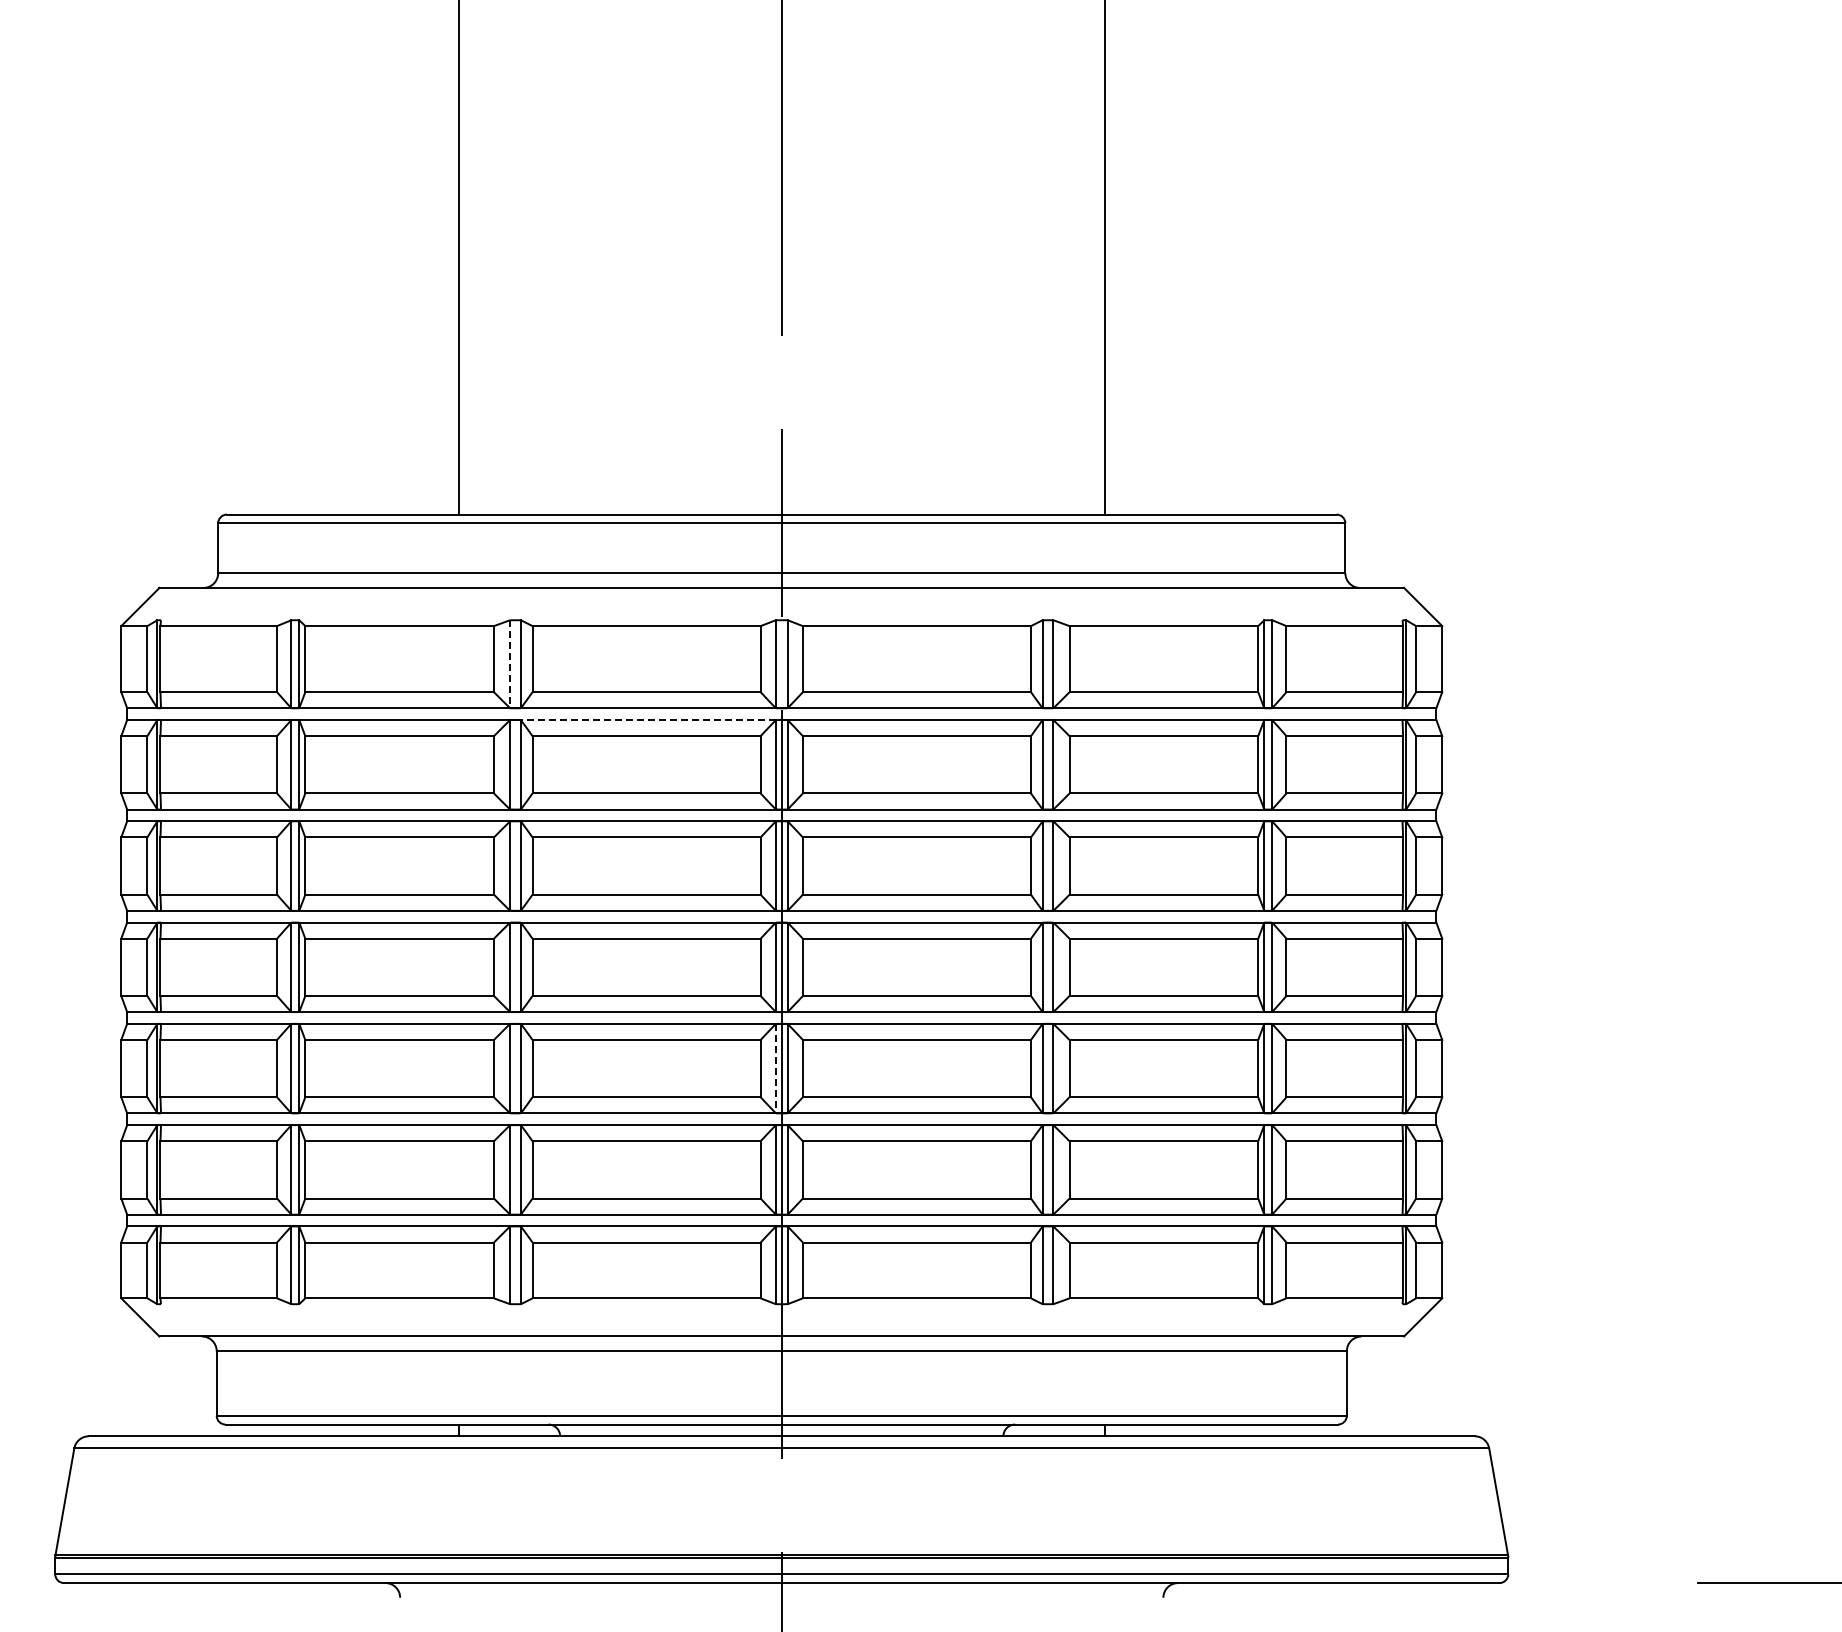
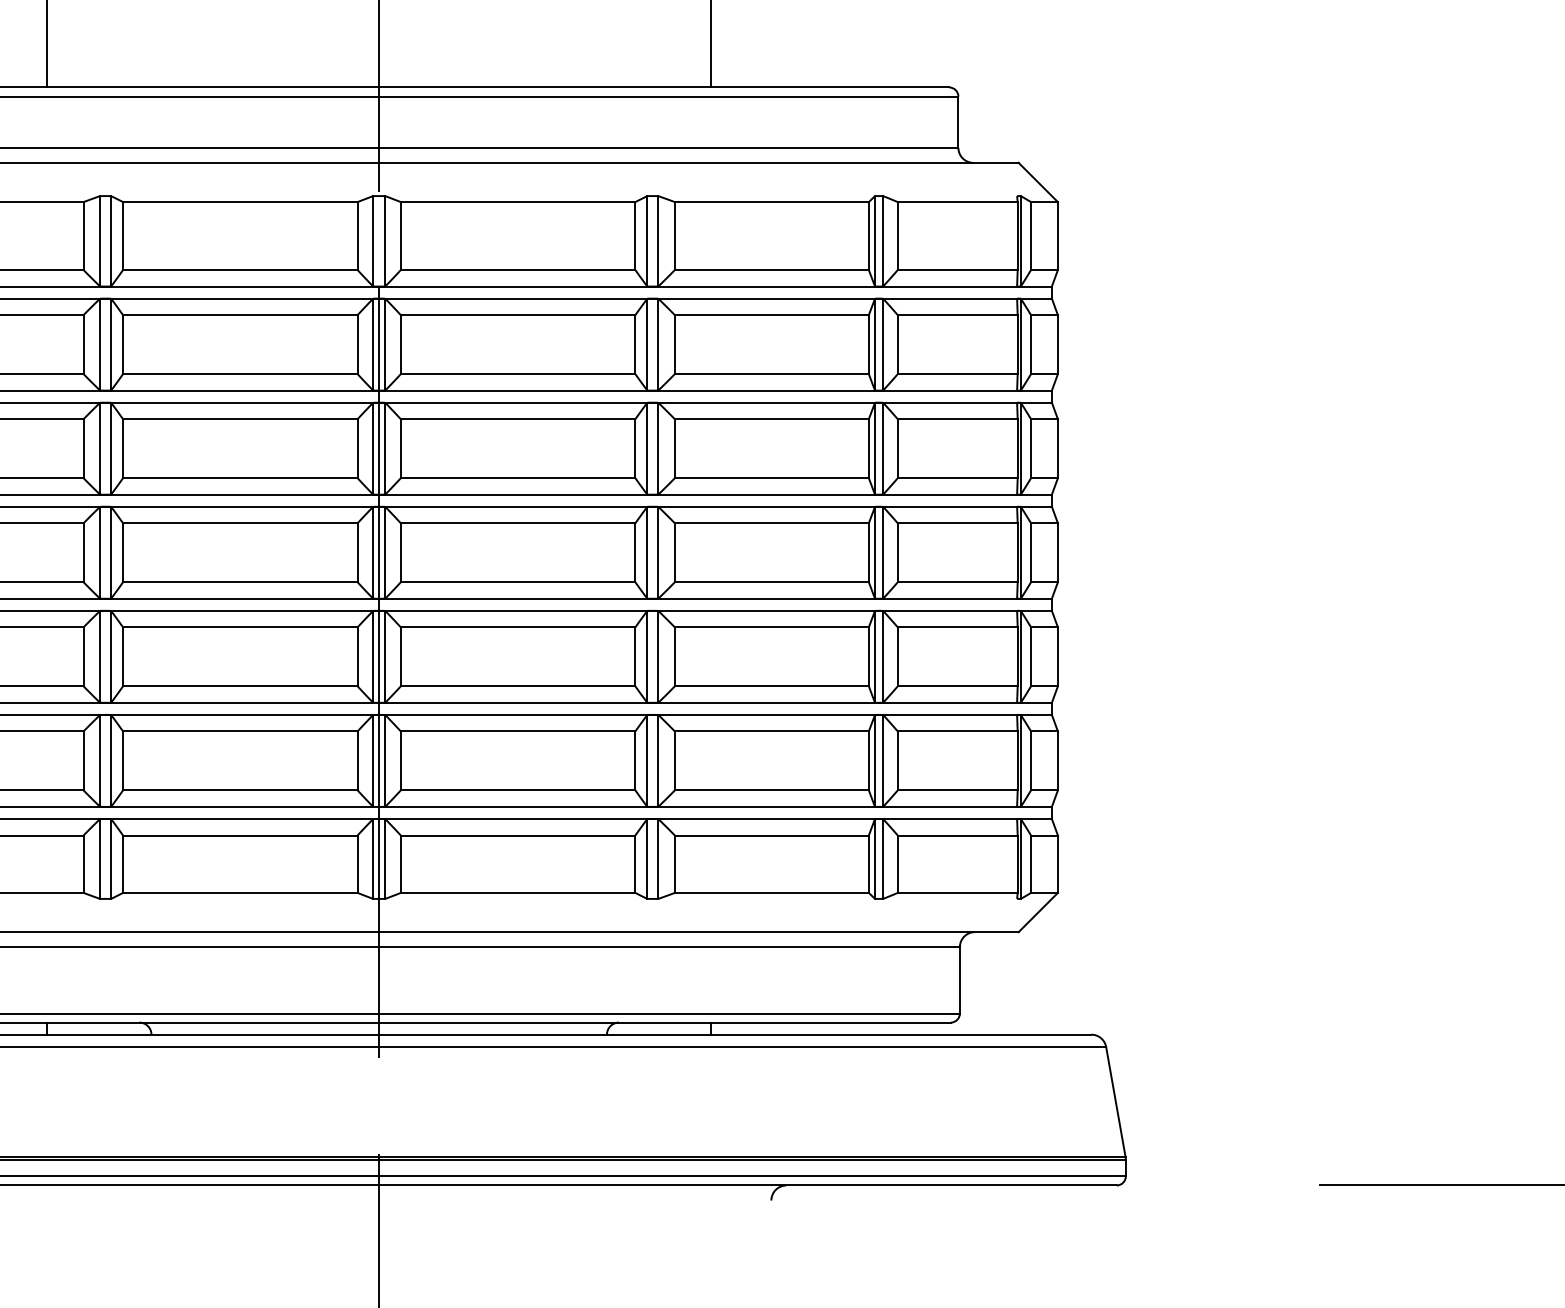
line: (510, 664) -> (100, 241), dashed -> solid
line: (649, 720) -> (243, 299), dashed -> solid
line: (775, 1068) -> (372, 656), dashed -> solid

